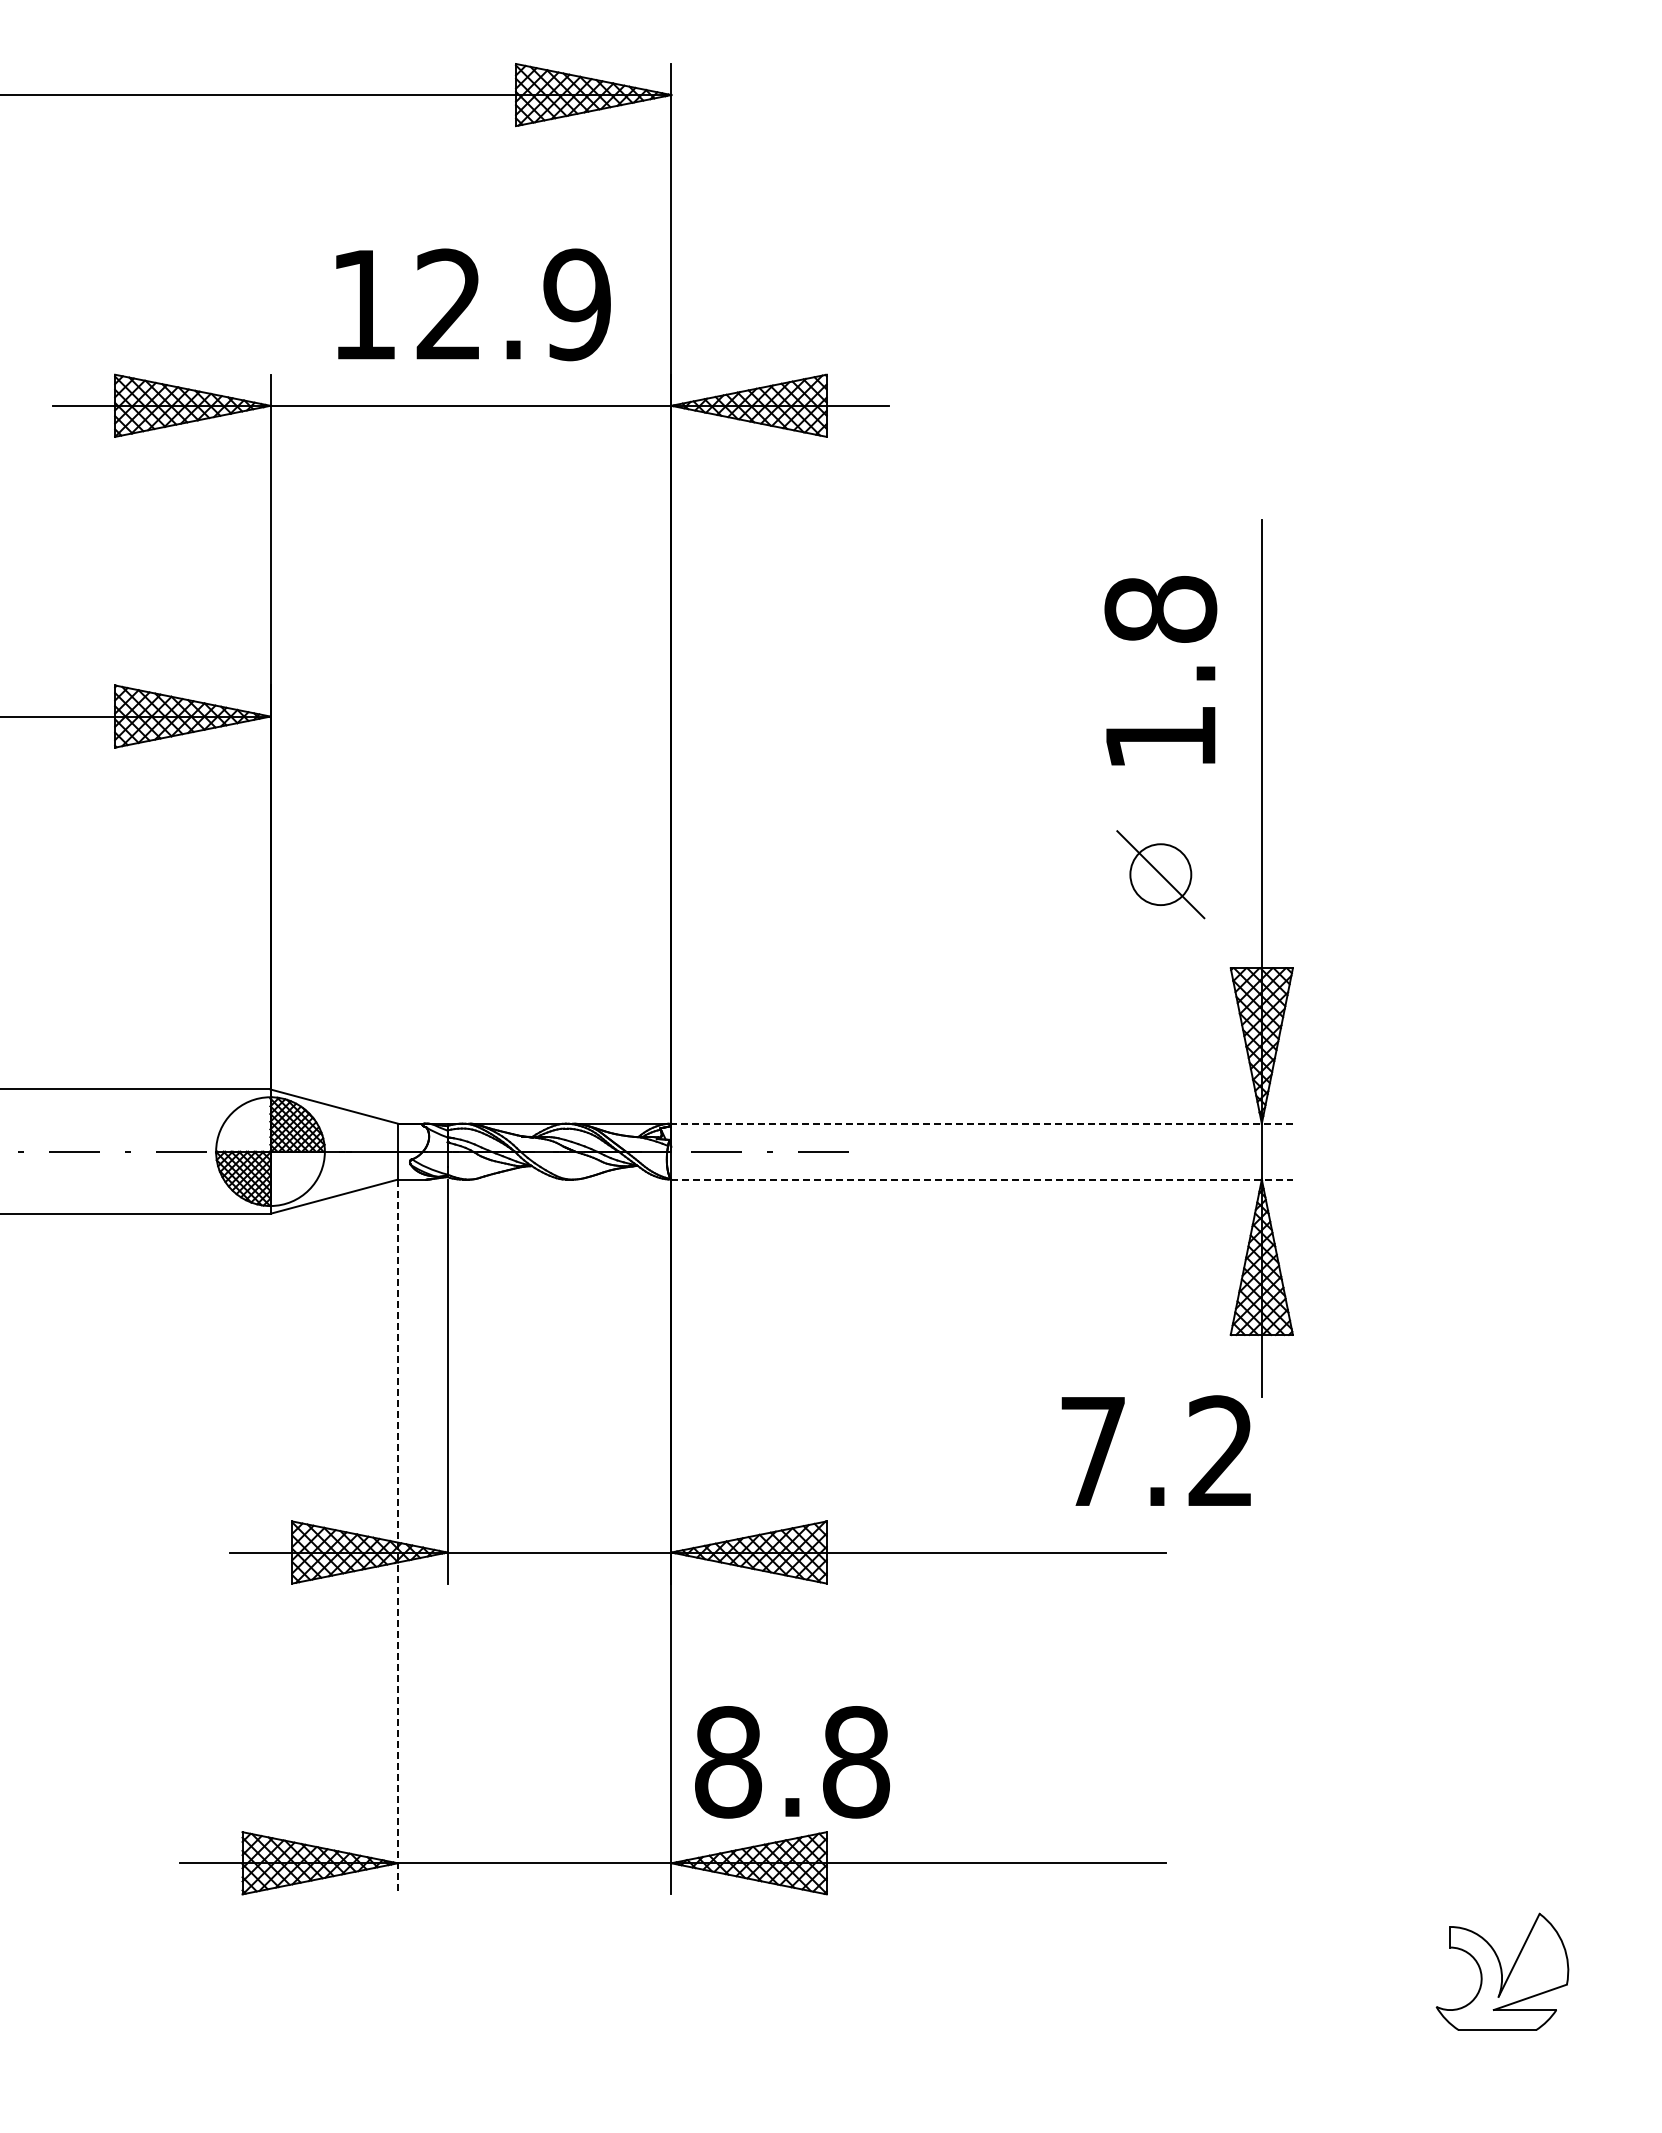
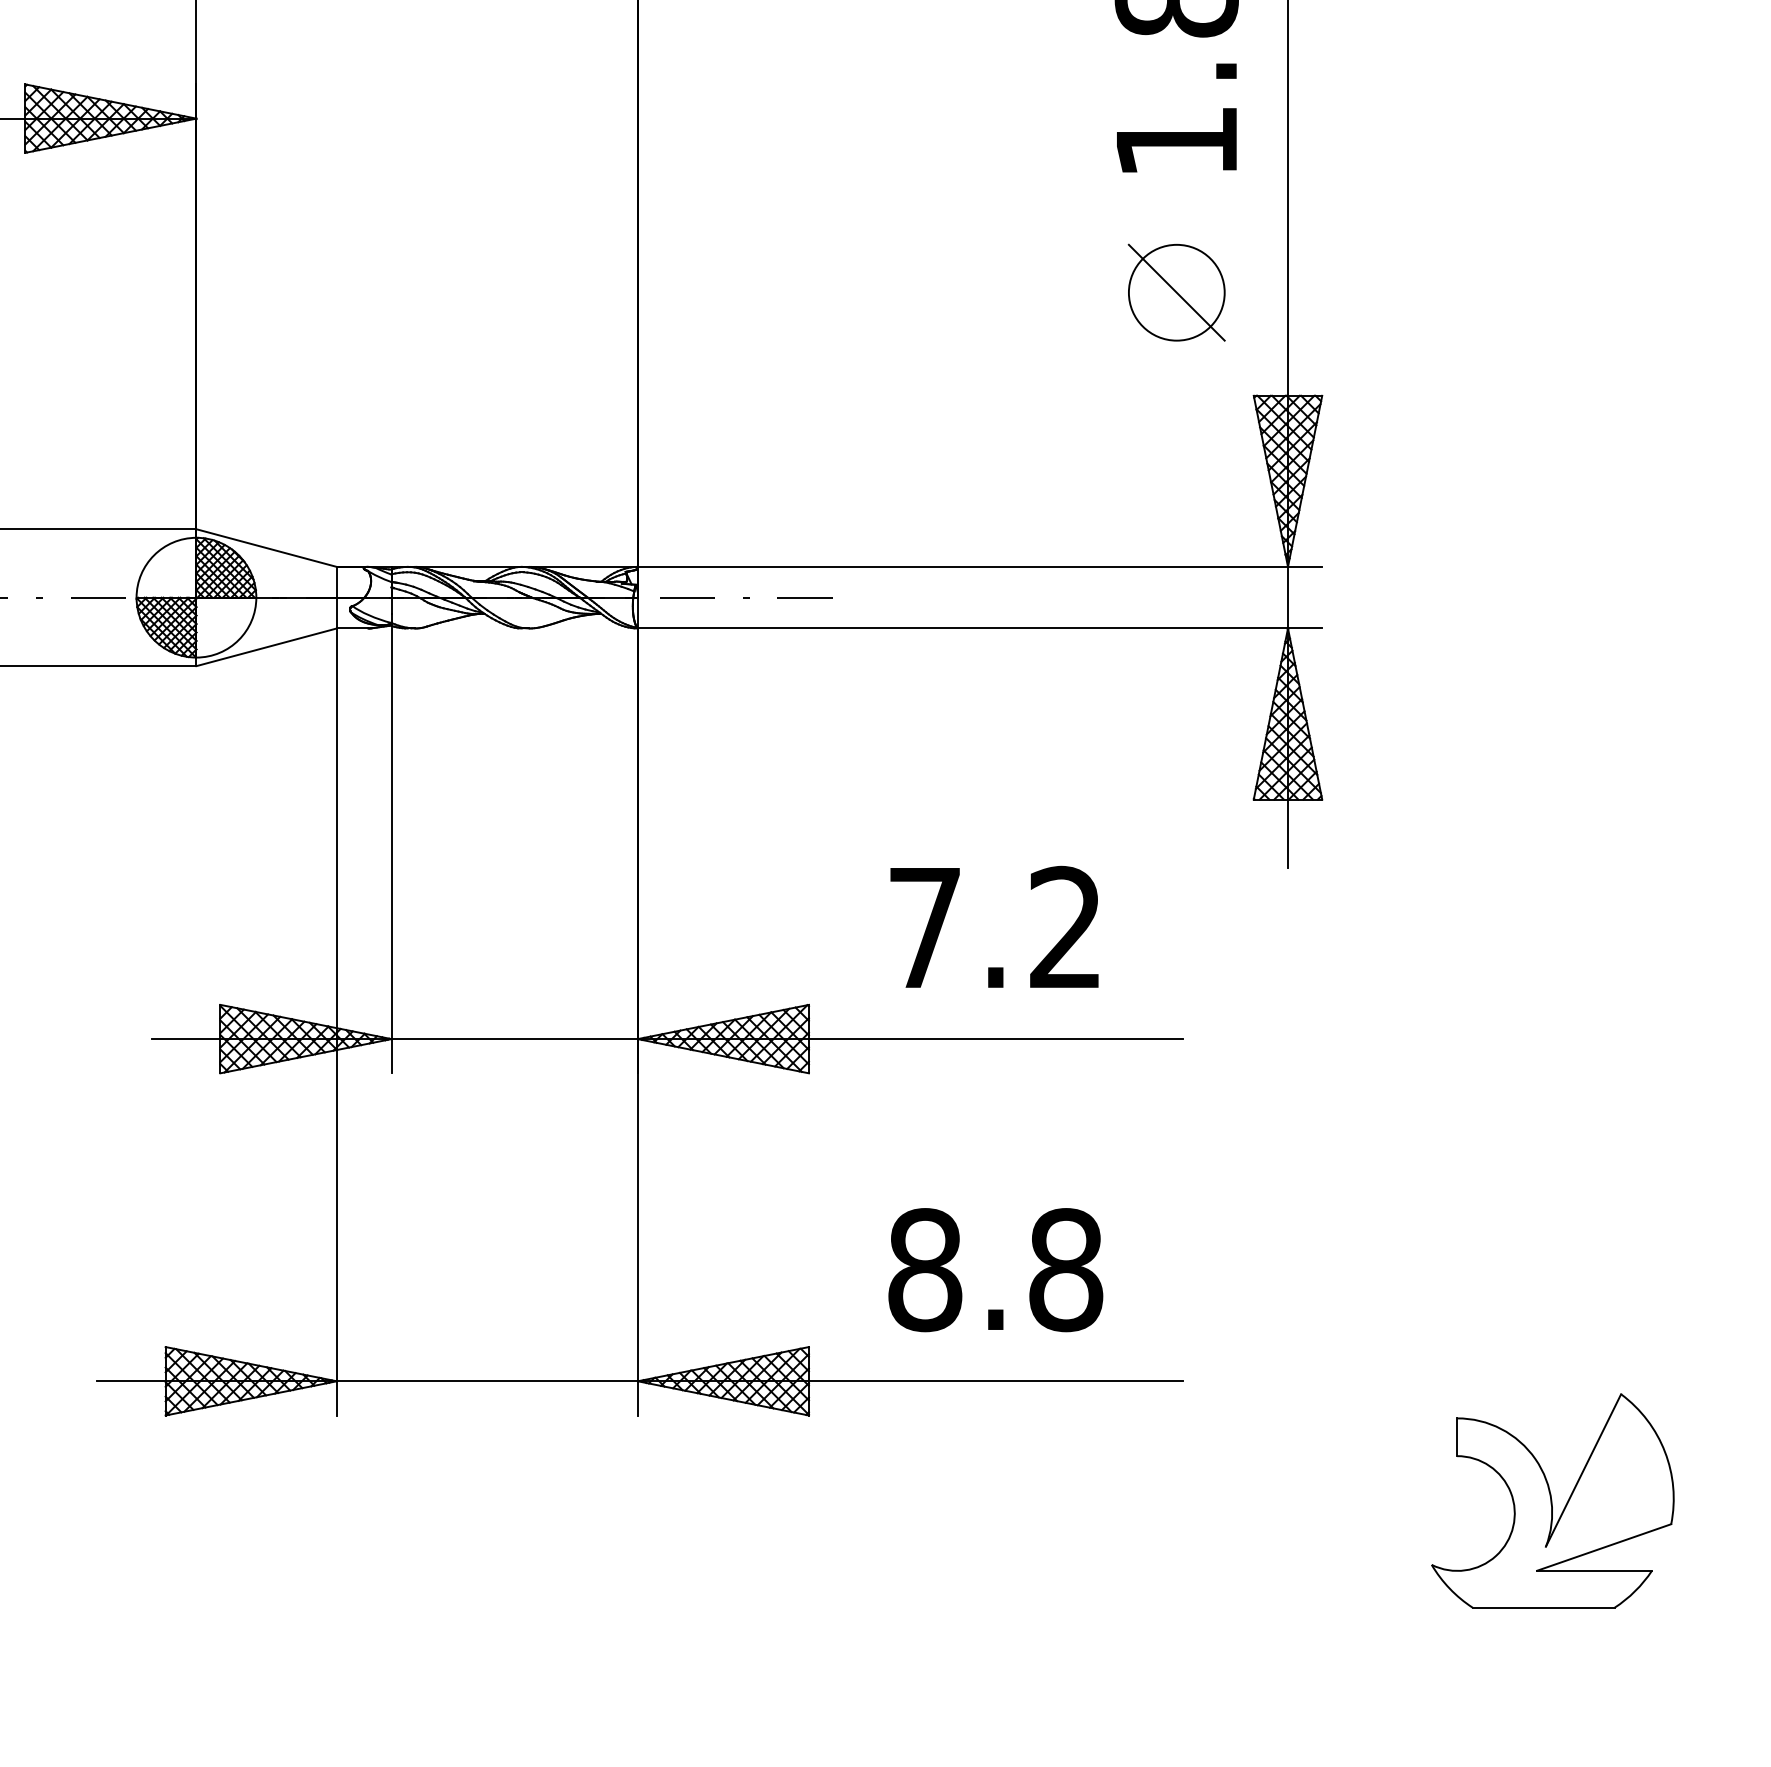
circle: (1160, 874) -> (1176, 292), size x1.43
line: (982, 1123) -> (980, 566), dashed -> solid
line: (982, 1179) -> (980, 628), dashed -> solid
text: (1155, 1450) -> (993, 926), moved
line: (397, 1537) -> (336, 1022), dashed -> solid
text: (792, 1762) -> (995, 1270), moved
part: (1502, 1971) -> (1552, 1500), size x1.67

